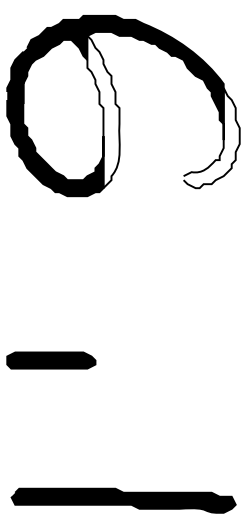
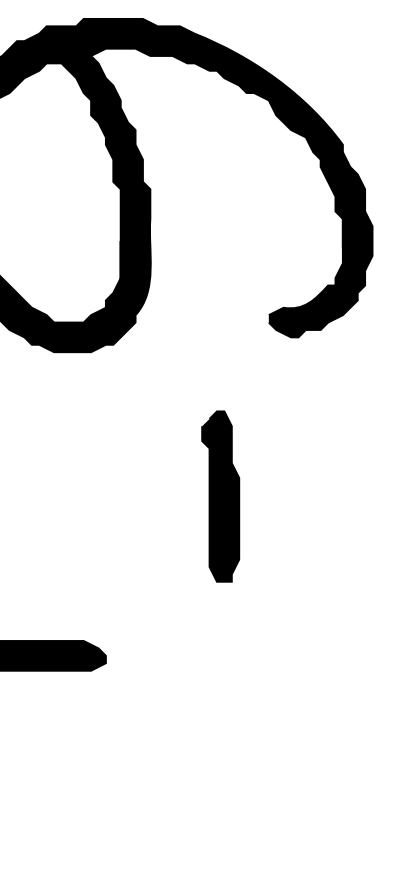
fill: (103, 111) -> (120, 195), added
fill: (211, 138) -> (320, 245), added
part: (157, 274) -> (220, 496), added

